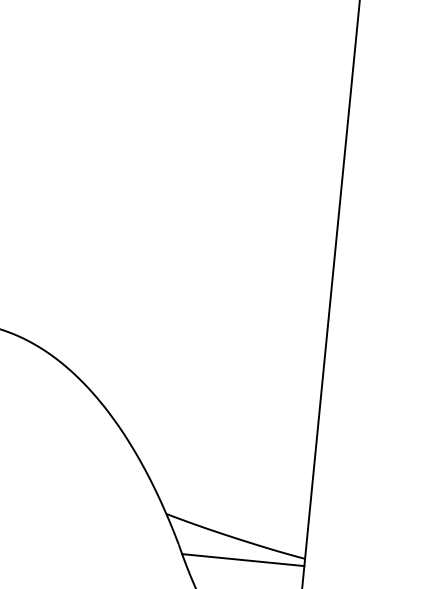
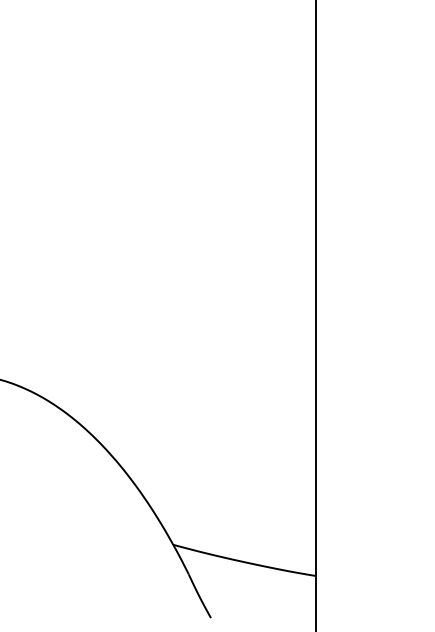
line: (242, 560) -> (253, 583), removed

